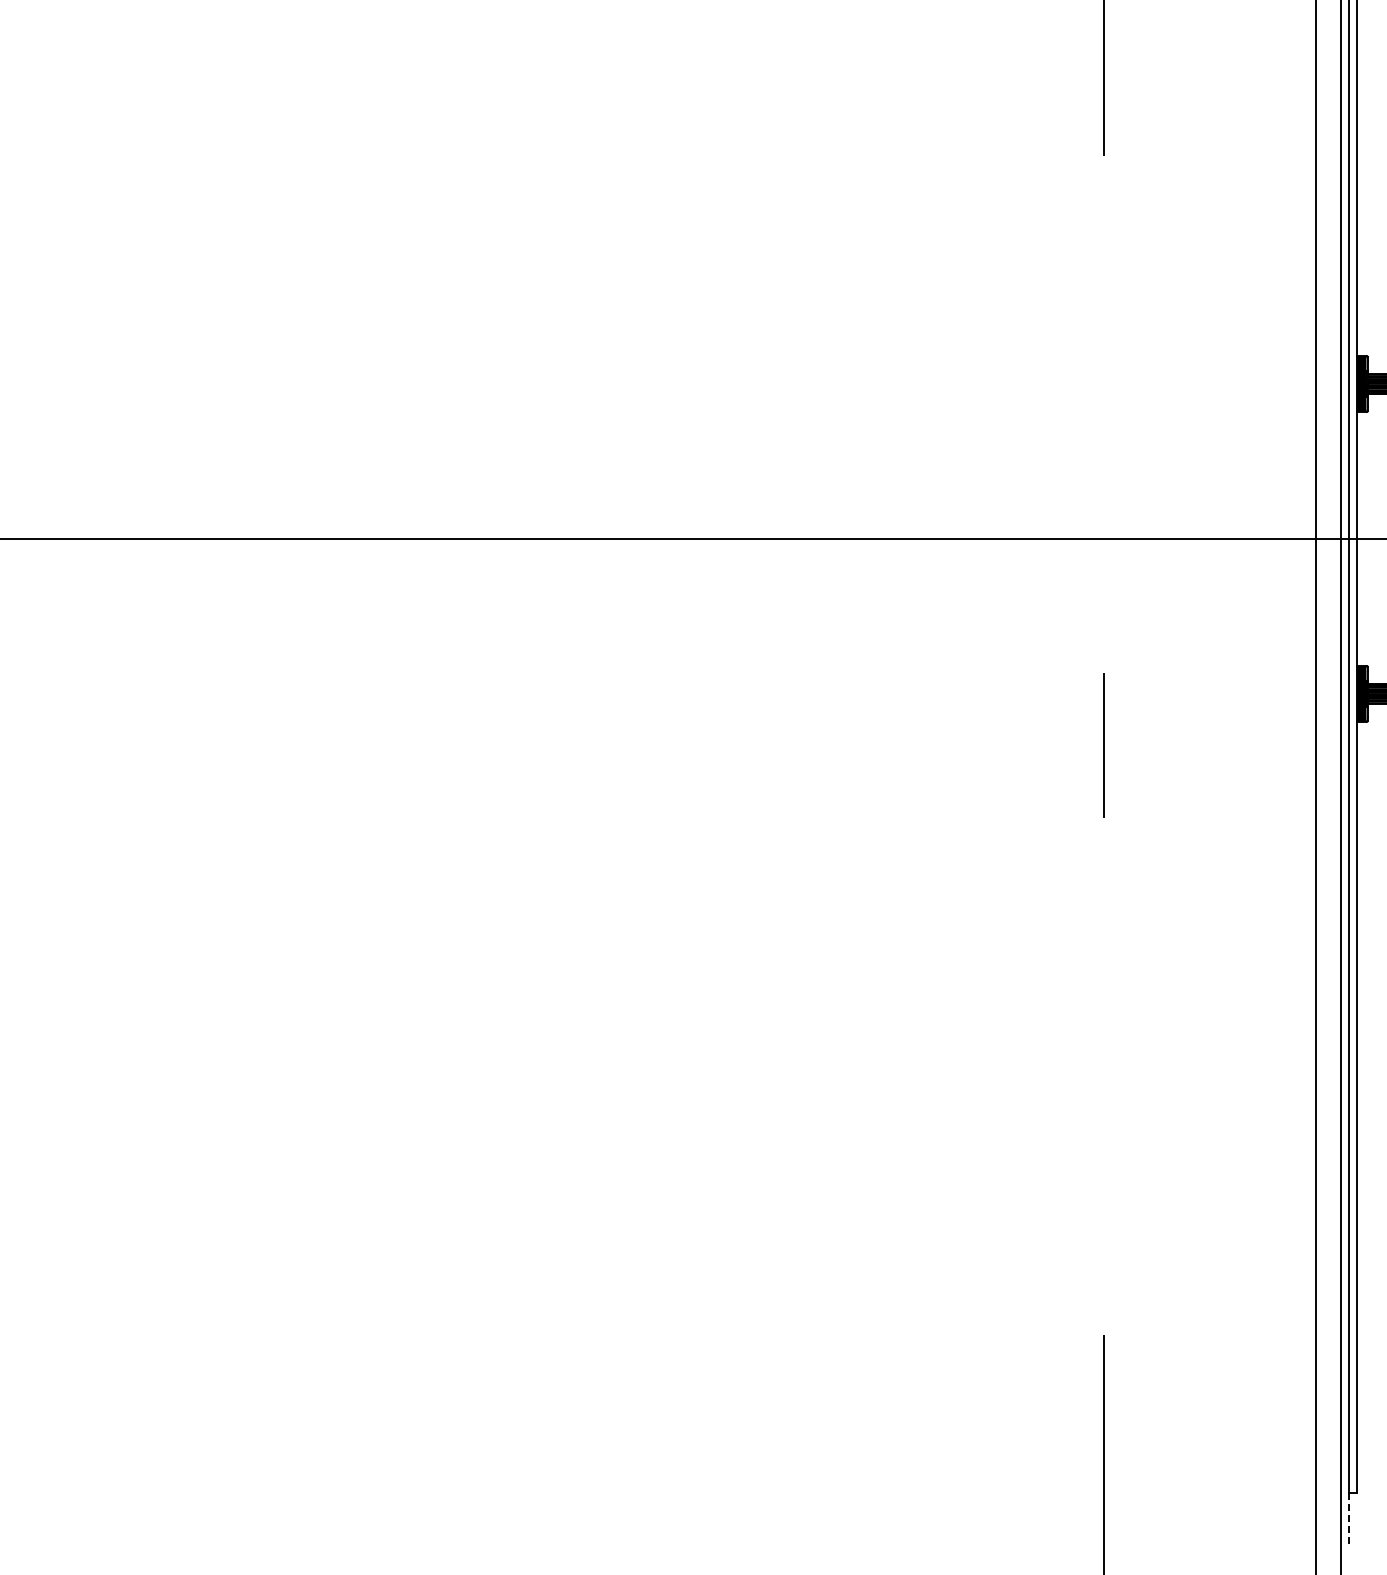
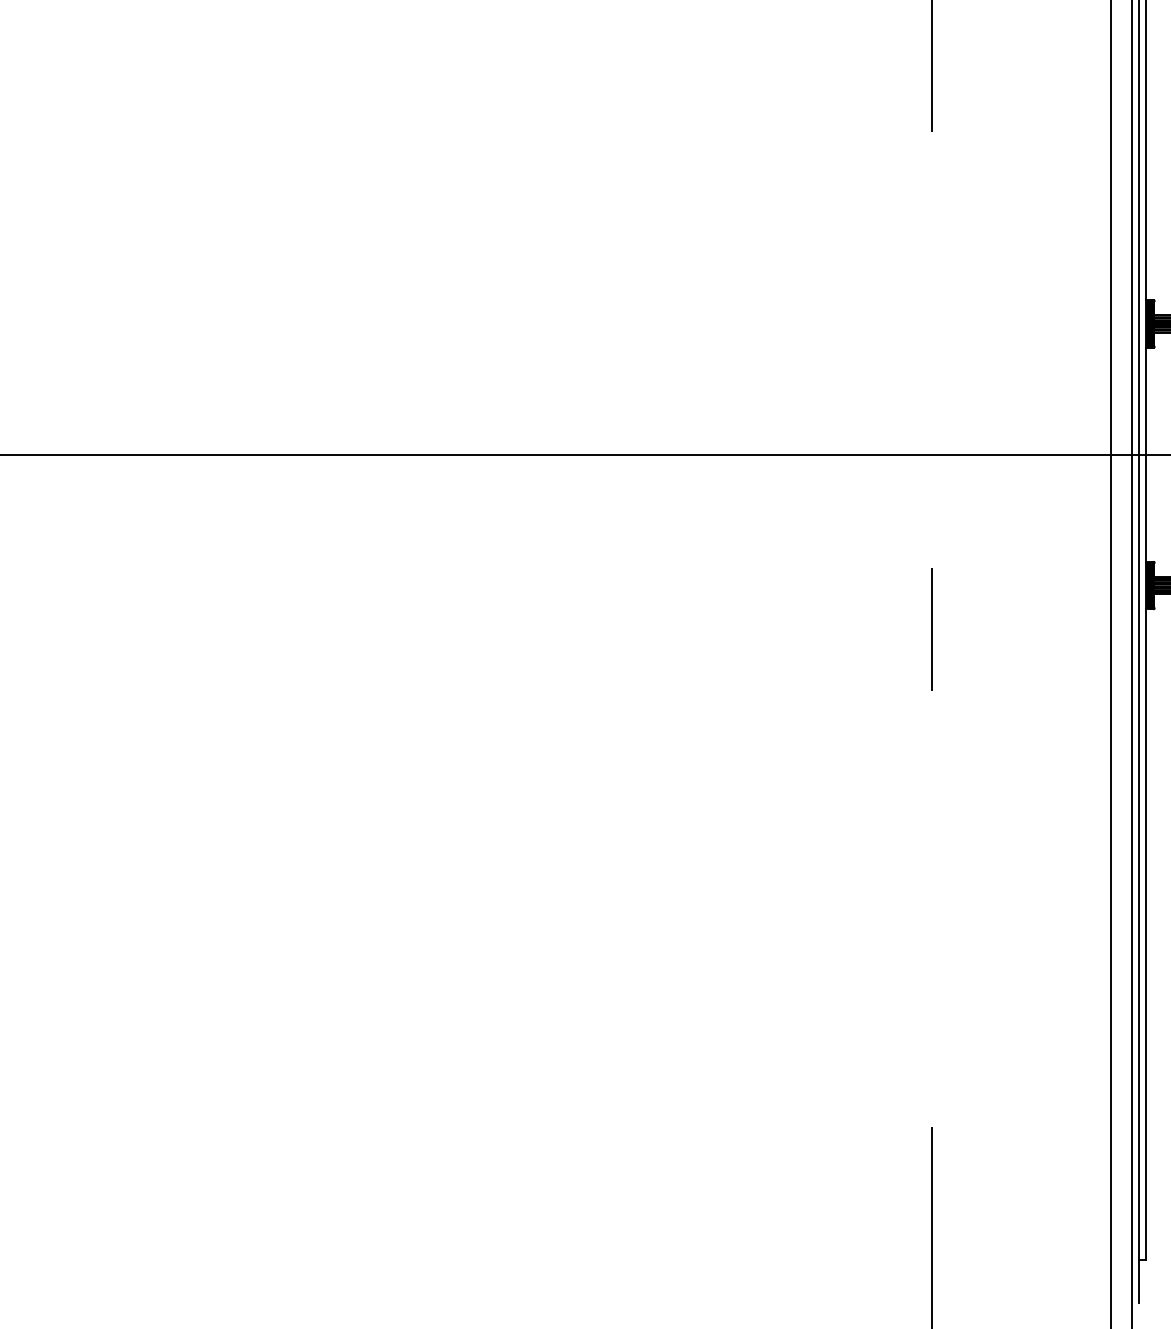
line: (1348, 1518) -> (1138, 1281), dashed -> solid

